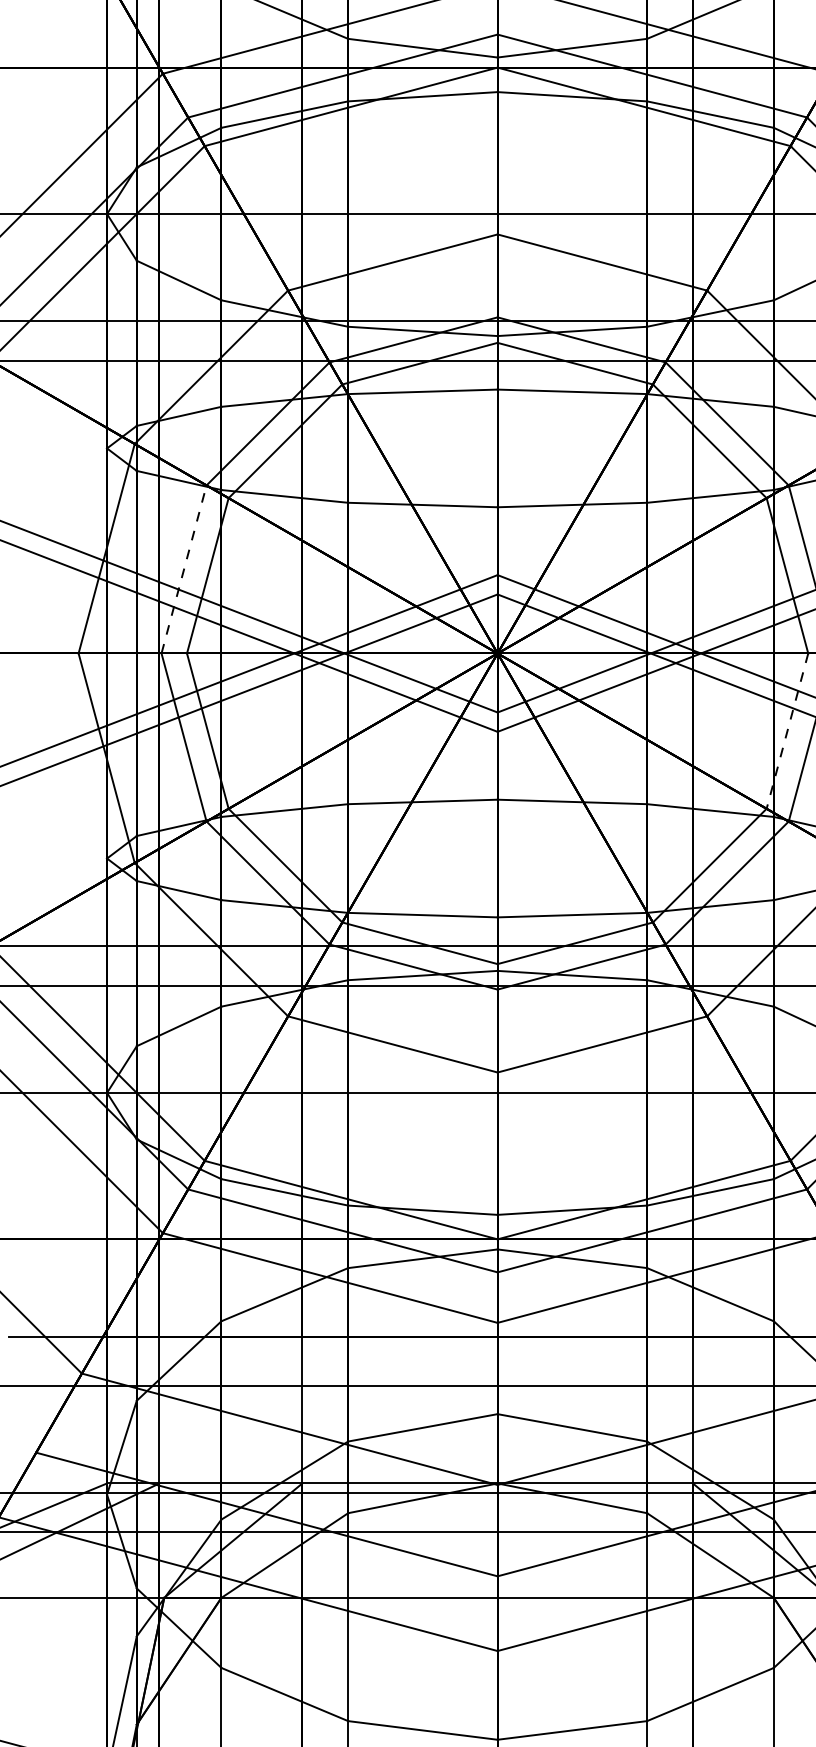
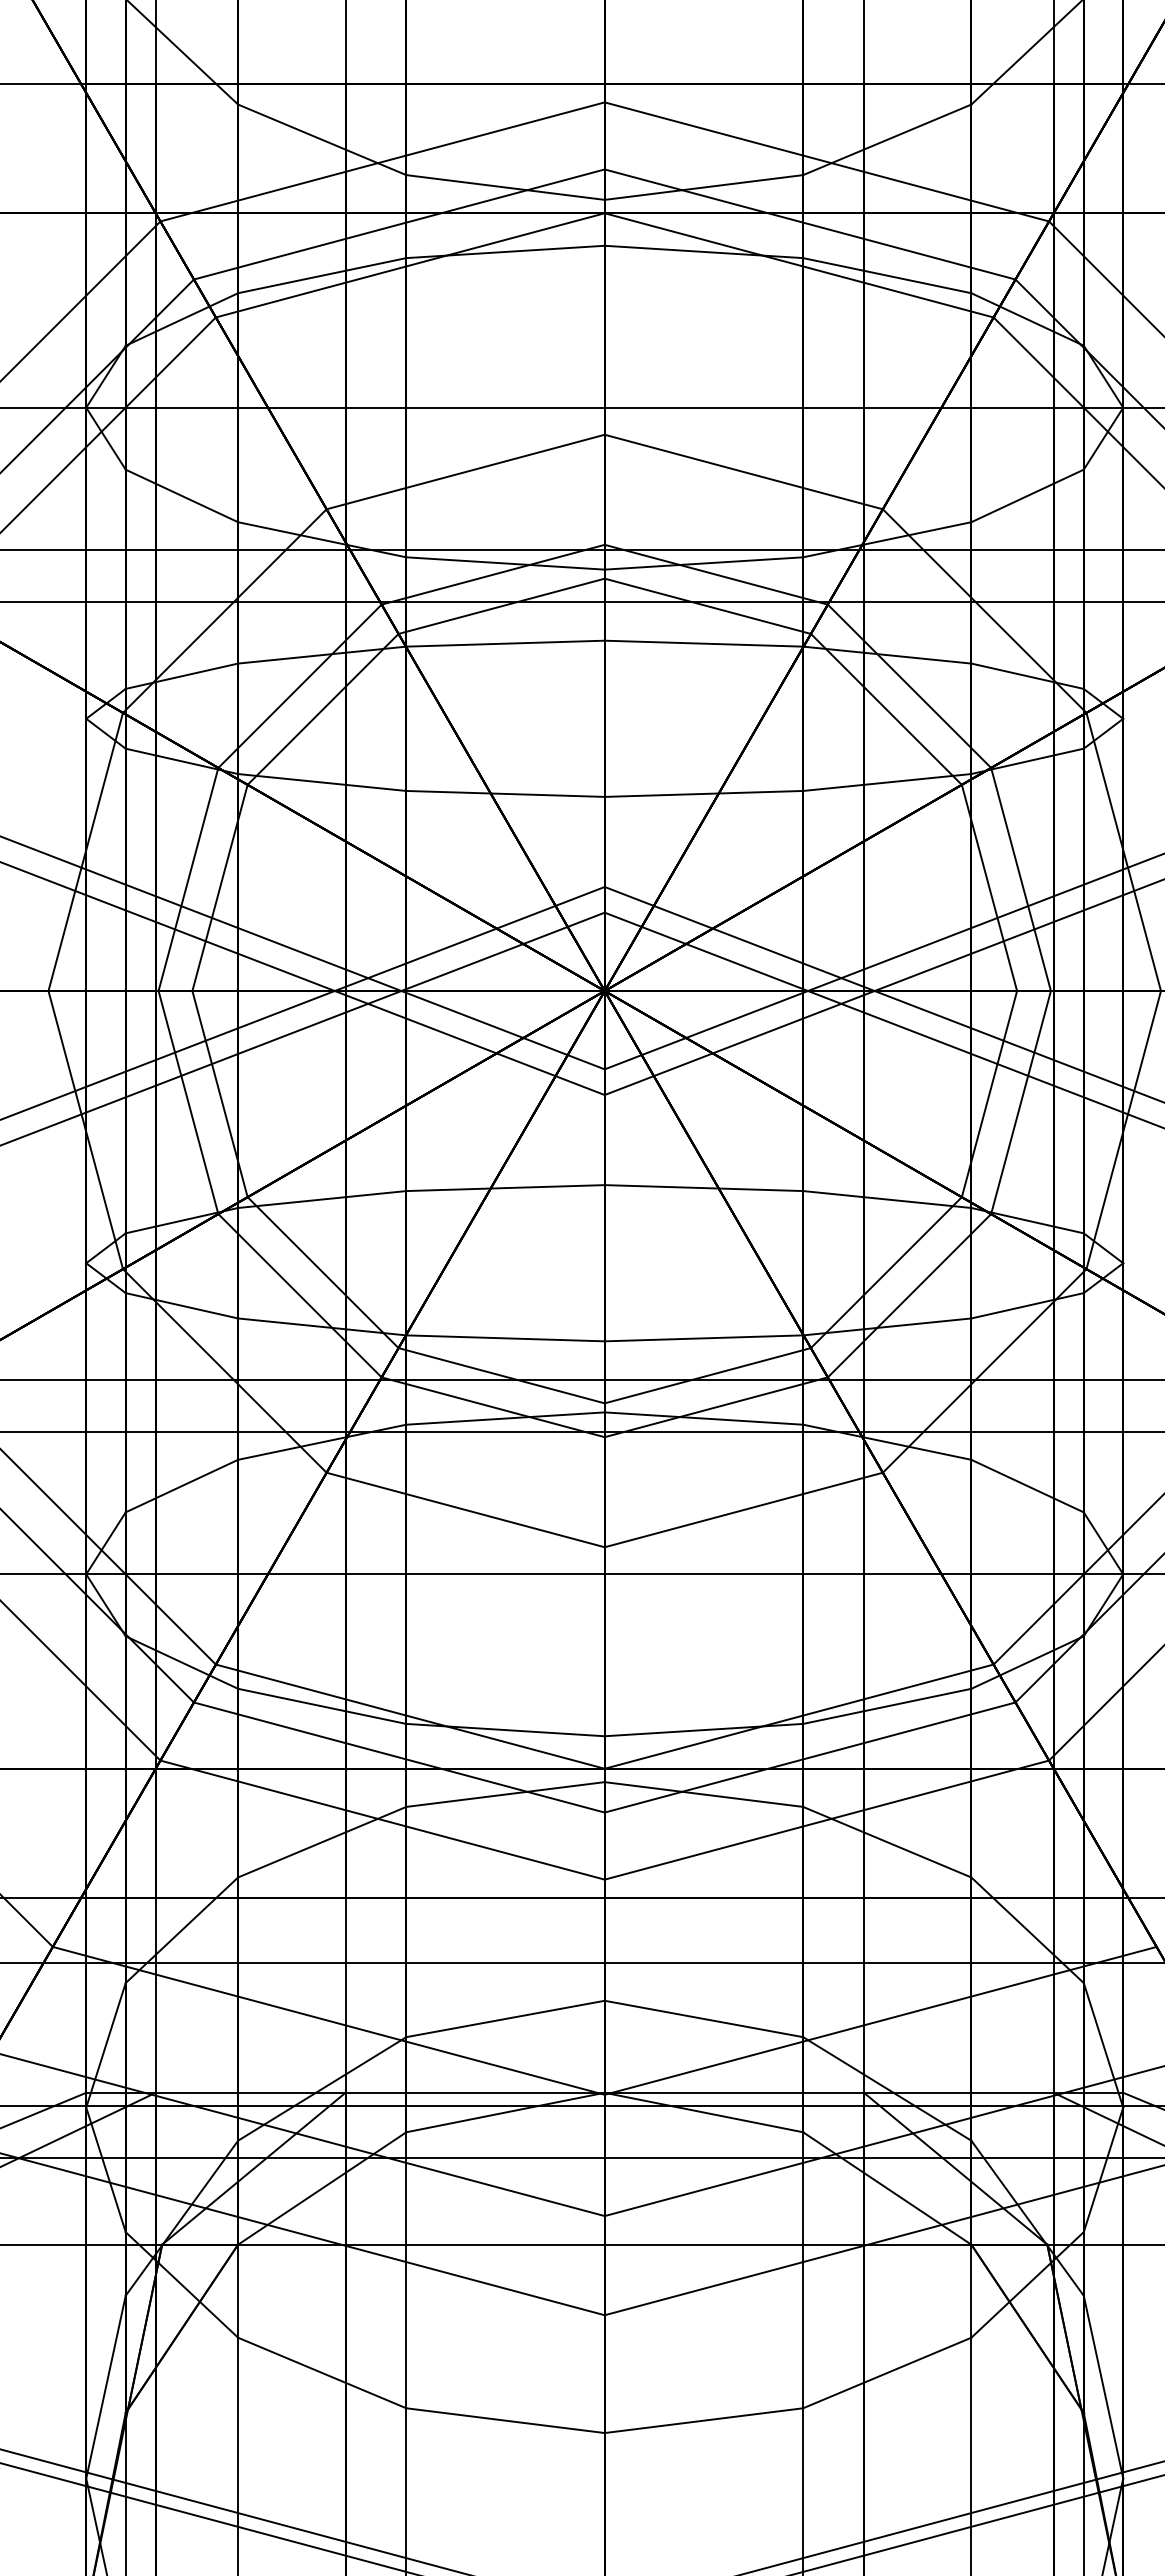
line: (184, 568) -> (188, 878), dashed -> solid
line: (787, 731) -> (989, 1094), dashed -> solid

